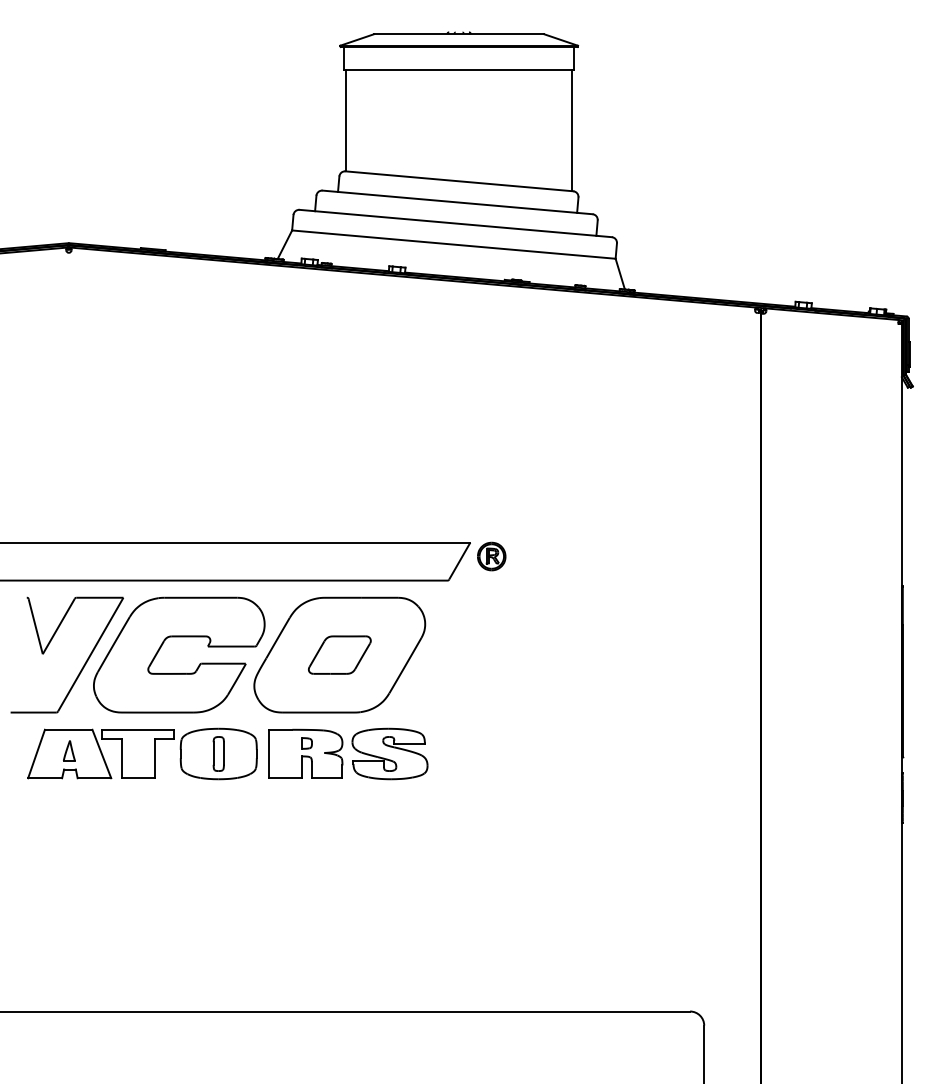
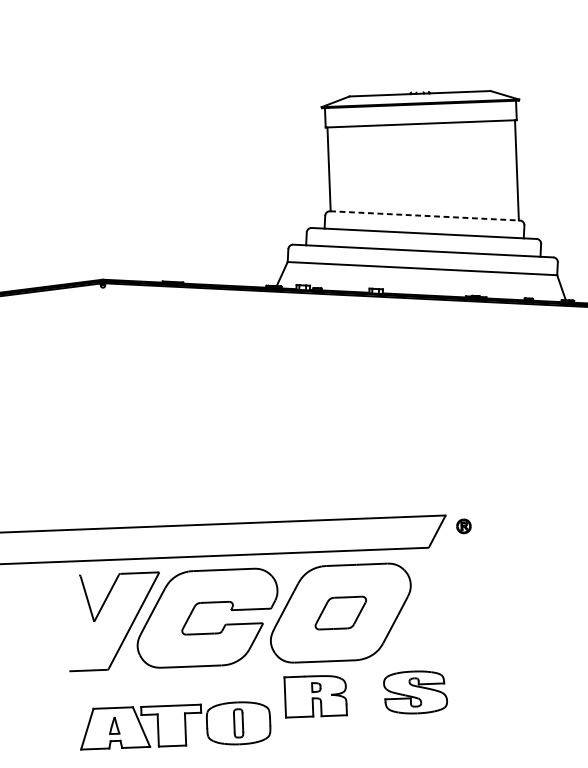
line: (459, 181) -> (425, 216), solid -> dashed
part: (491, 556) -> (463, 526), size x0.6
part: (142, 753) -> (175, 725), moved
part: (389, 753) -> (415, 692), moved

